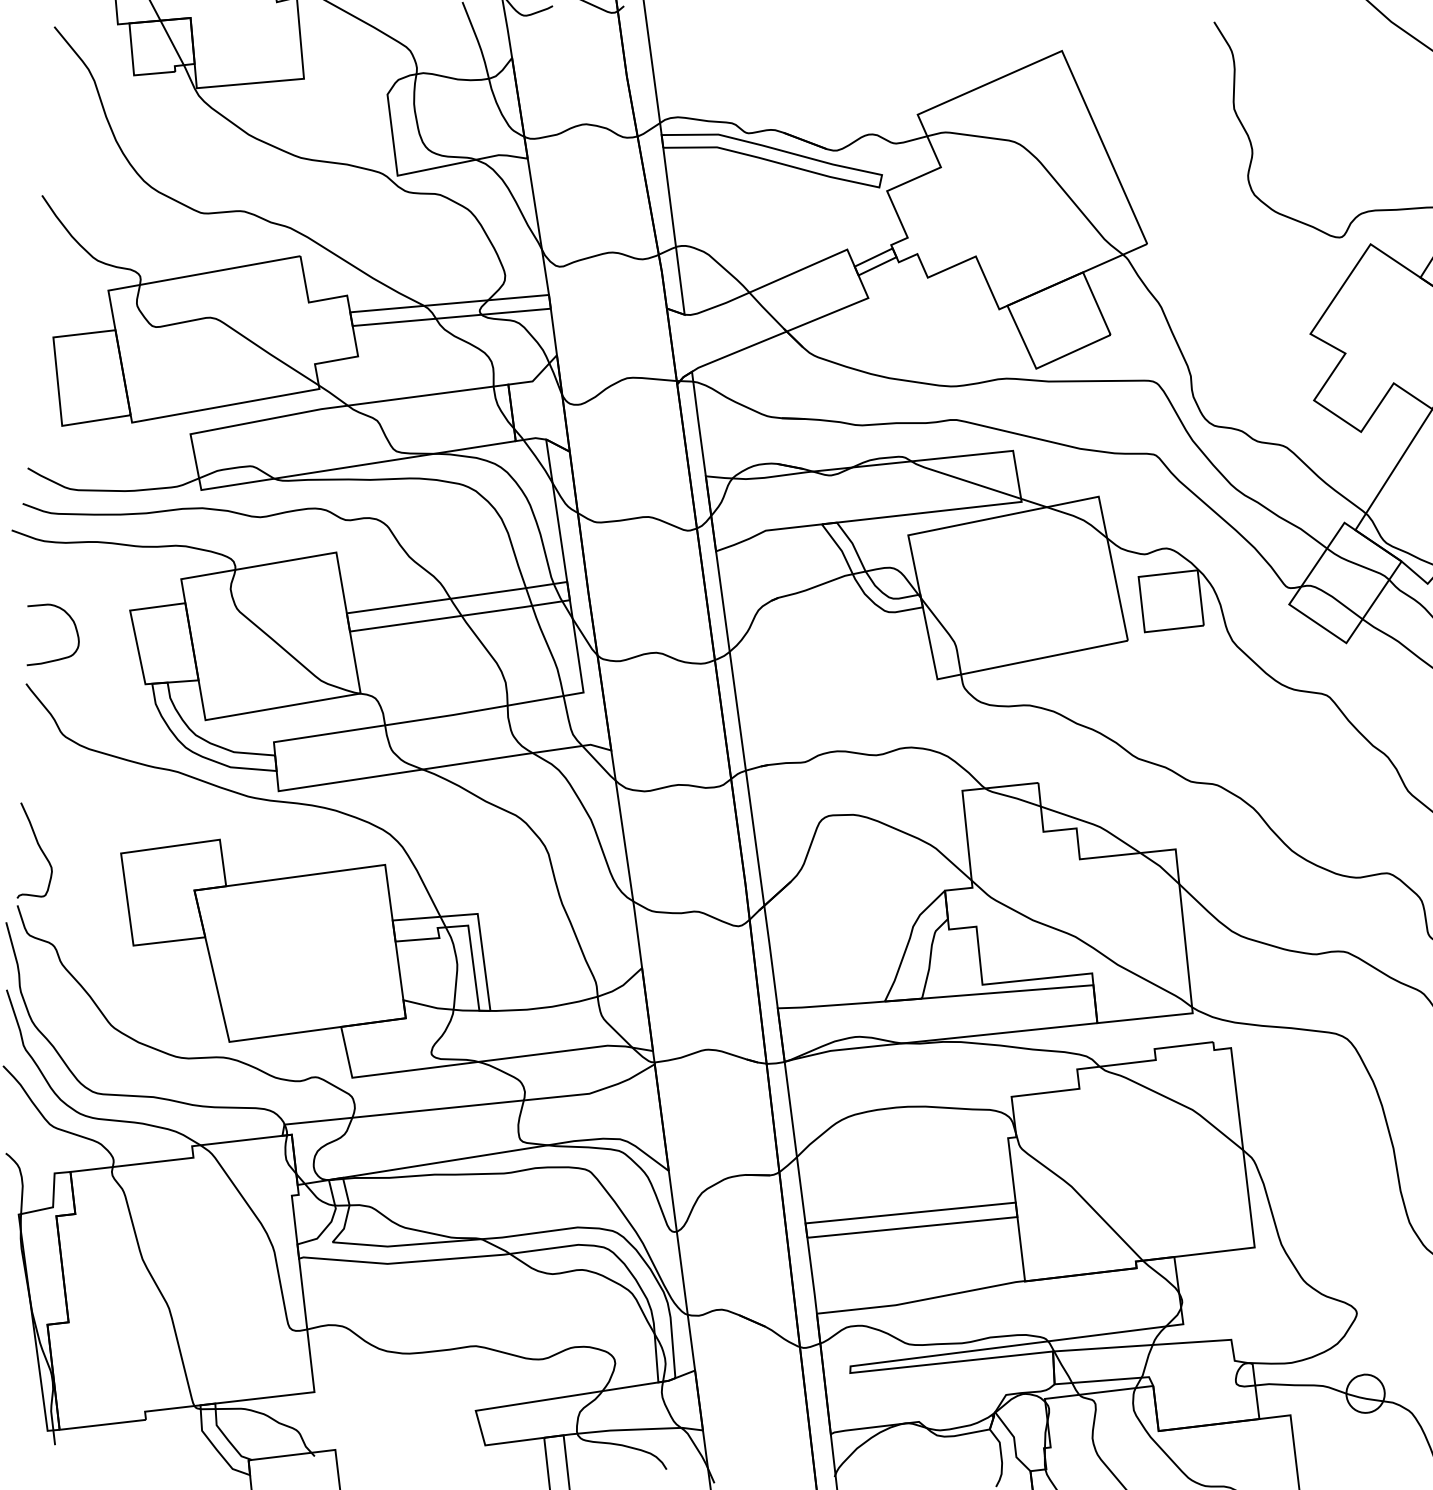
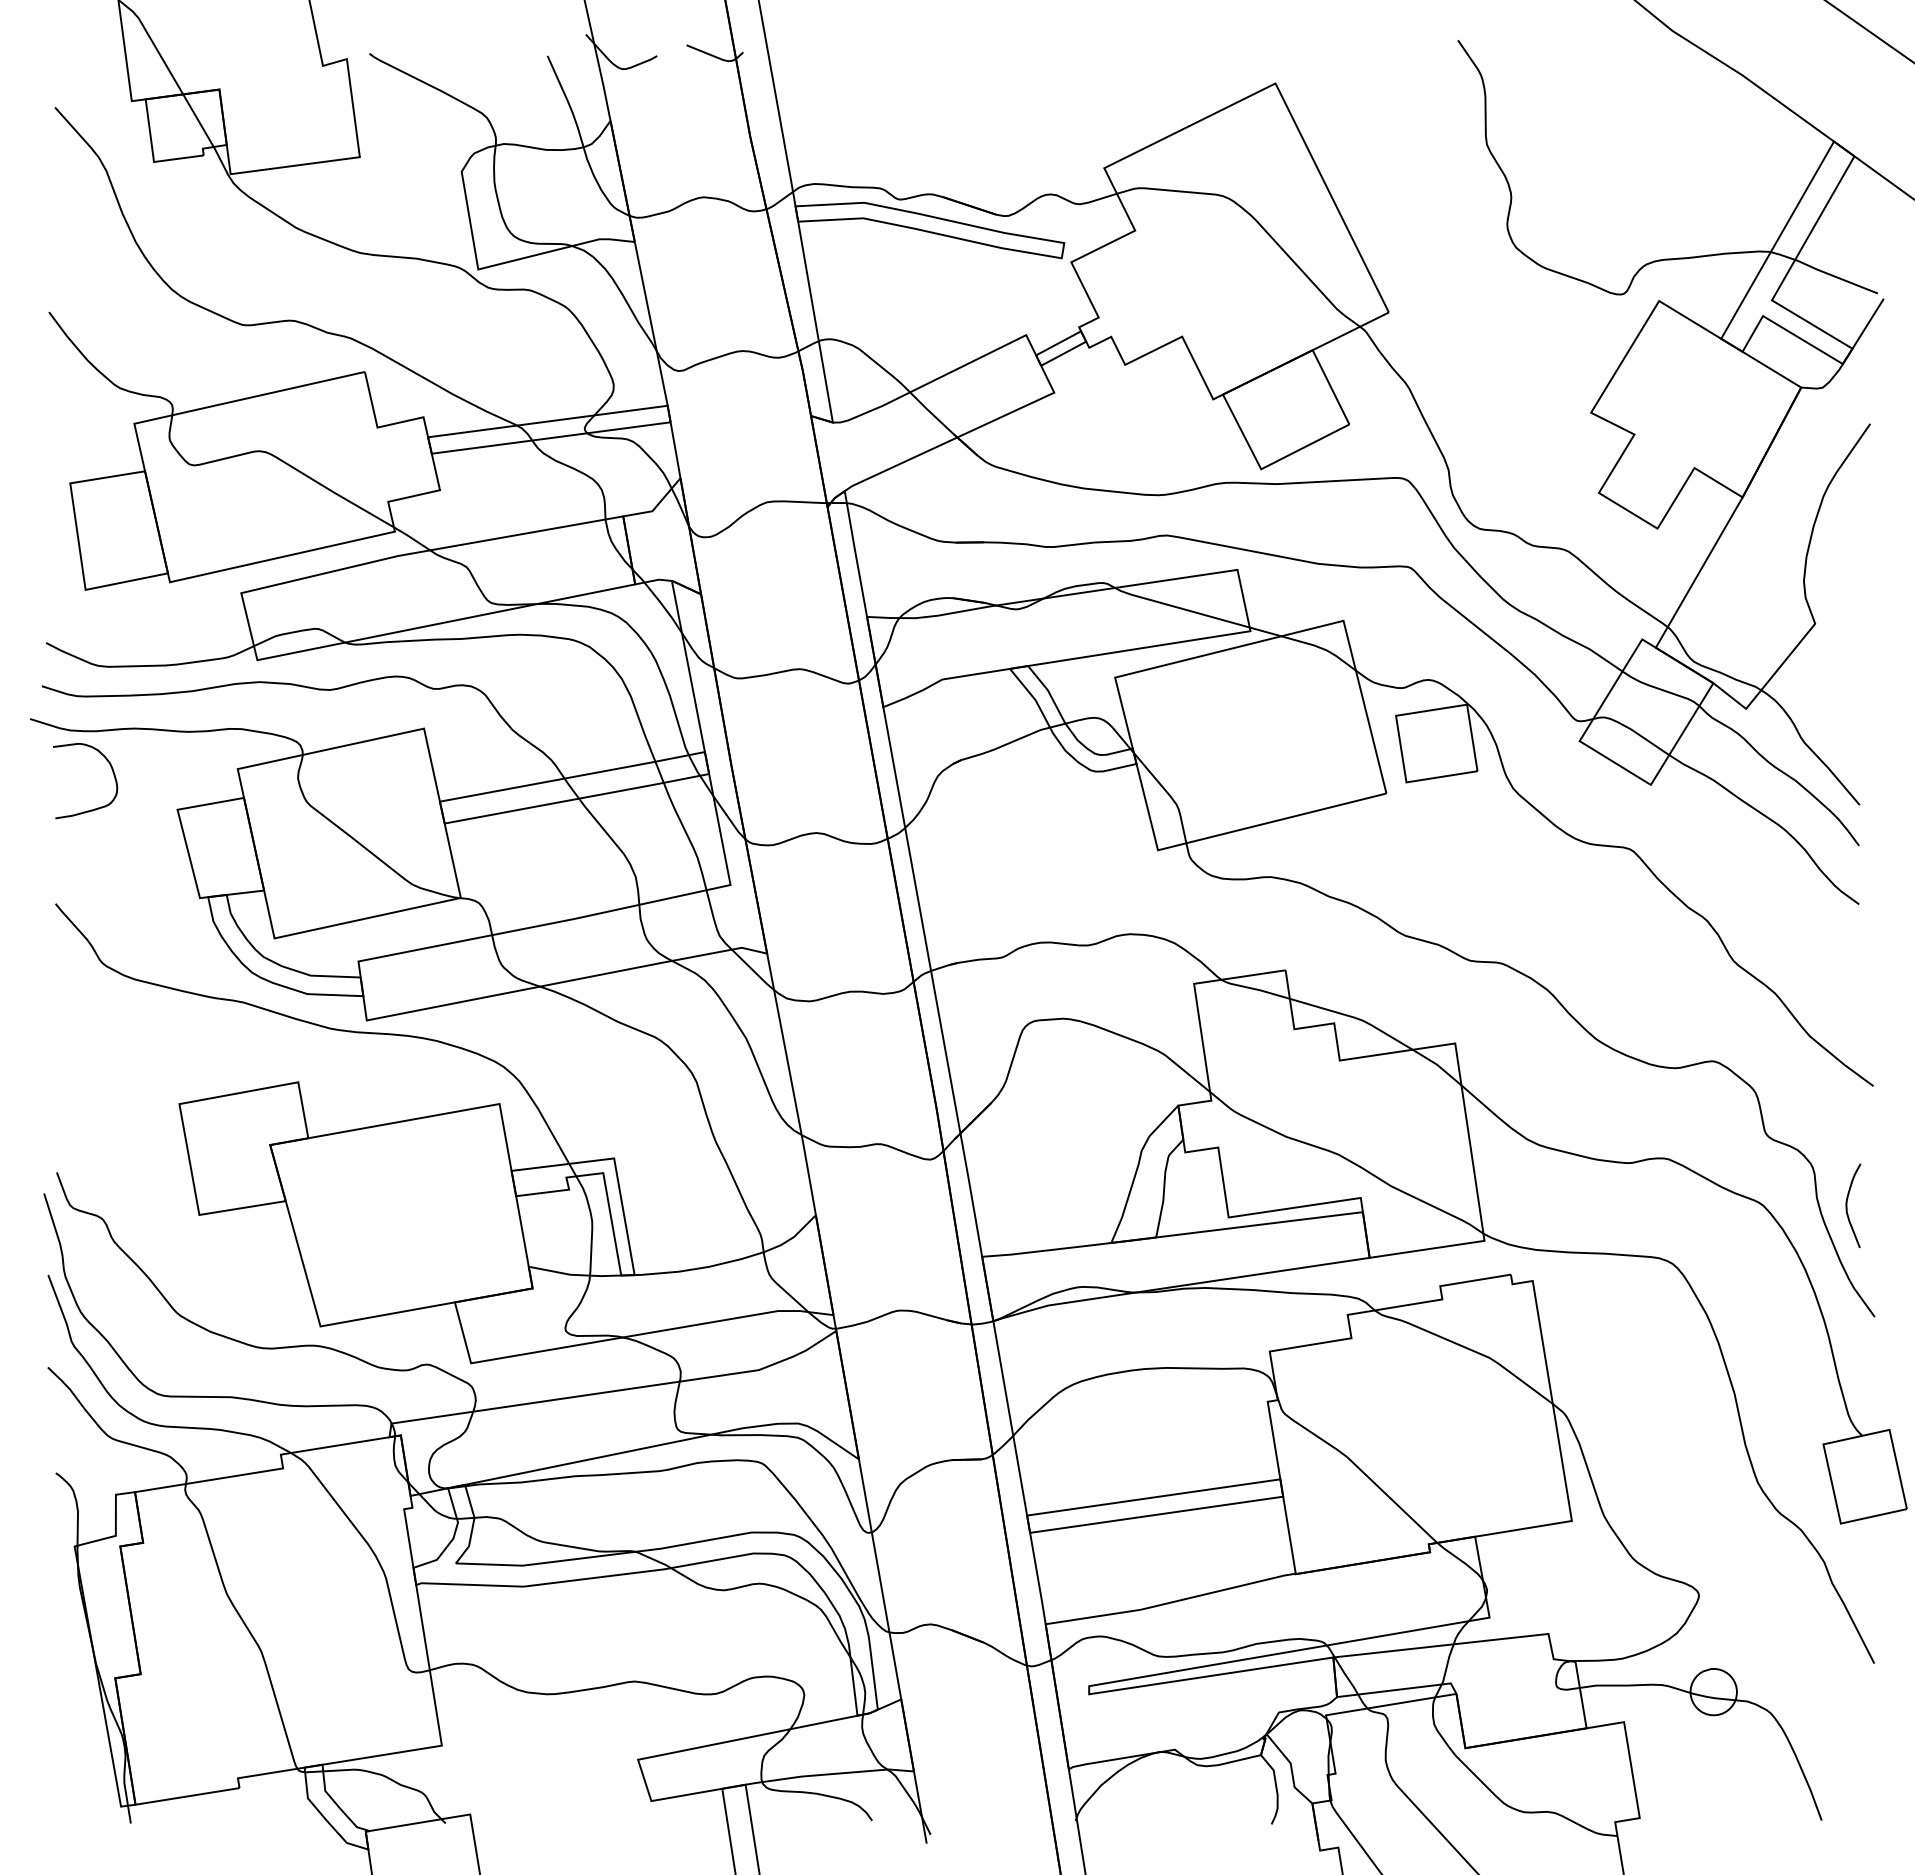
curve: (75, 629) -> (112, 772), moved
curve: (39, 848) -> (80, 1102), removed

